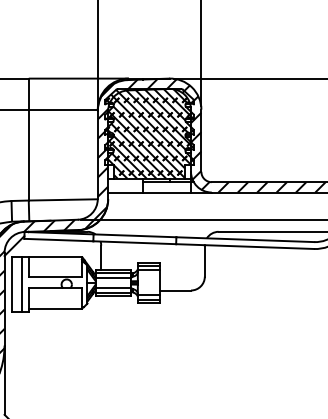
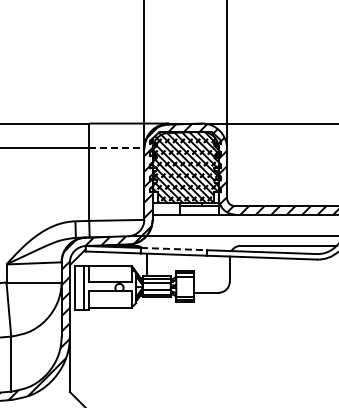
line: (62, 109) -> (116, 148), solid -> dashed
line: (135, 236) -> (174, 249), solid -> dashed

